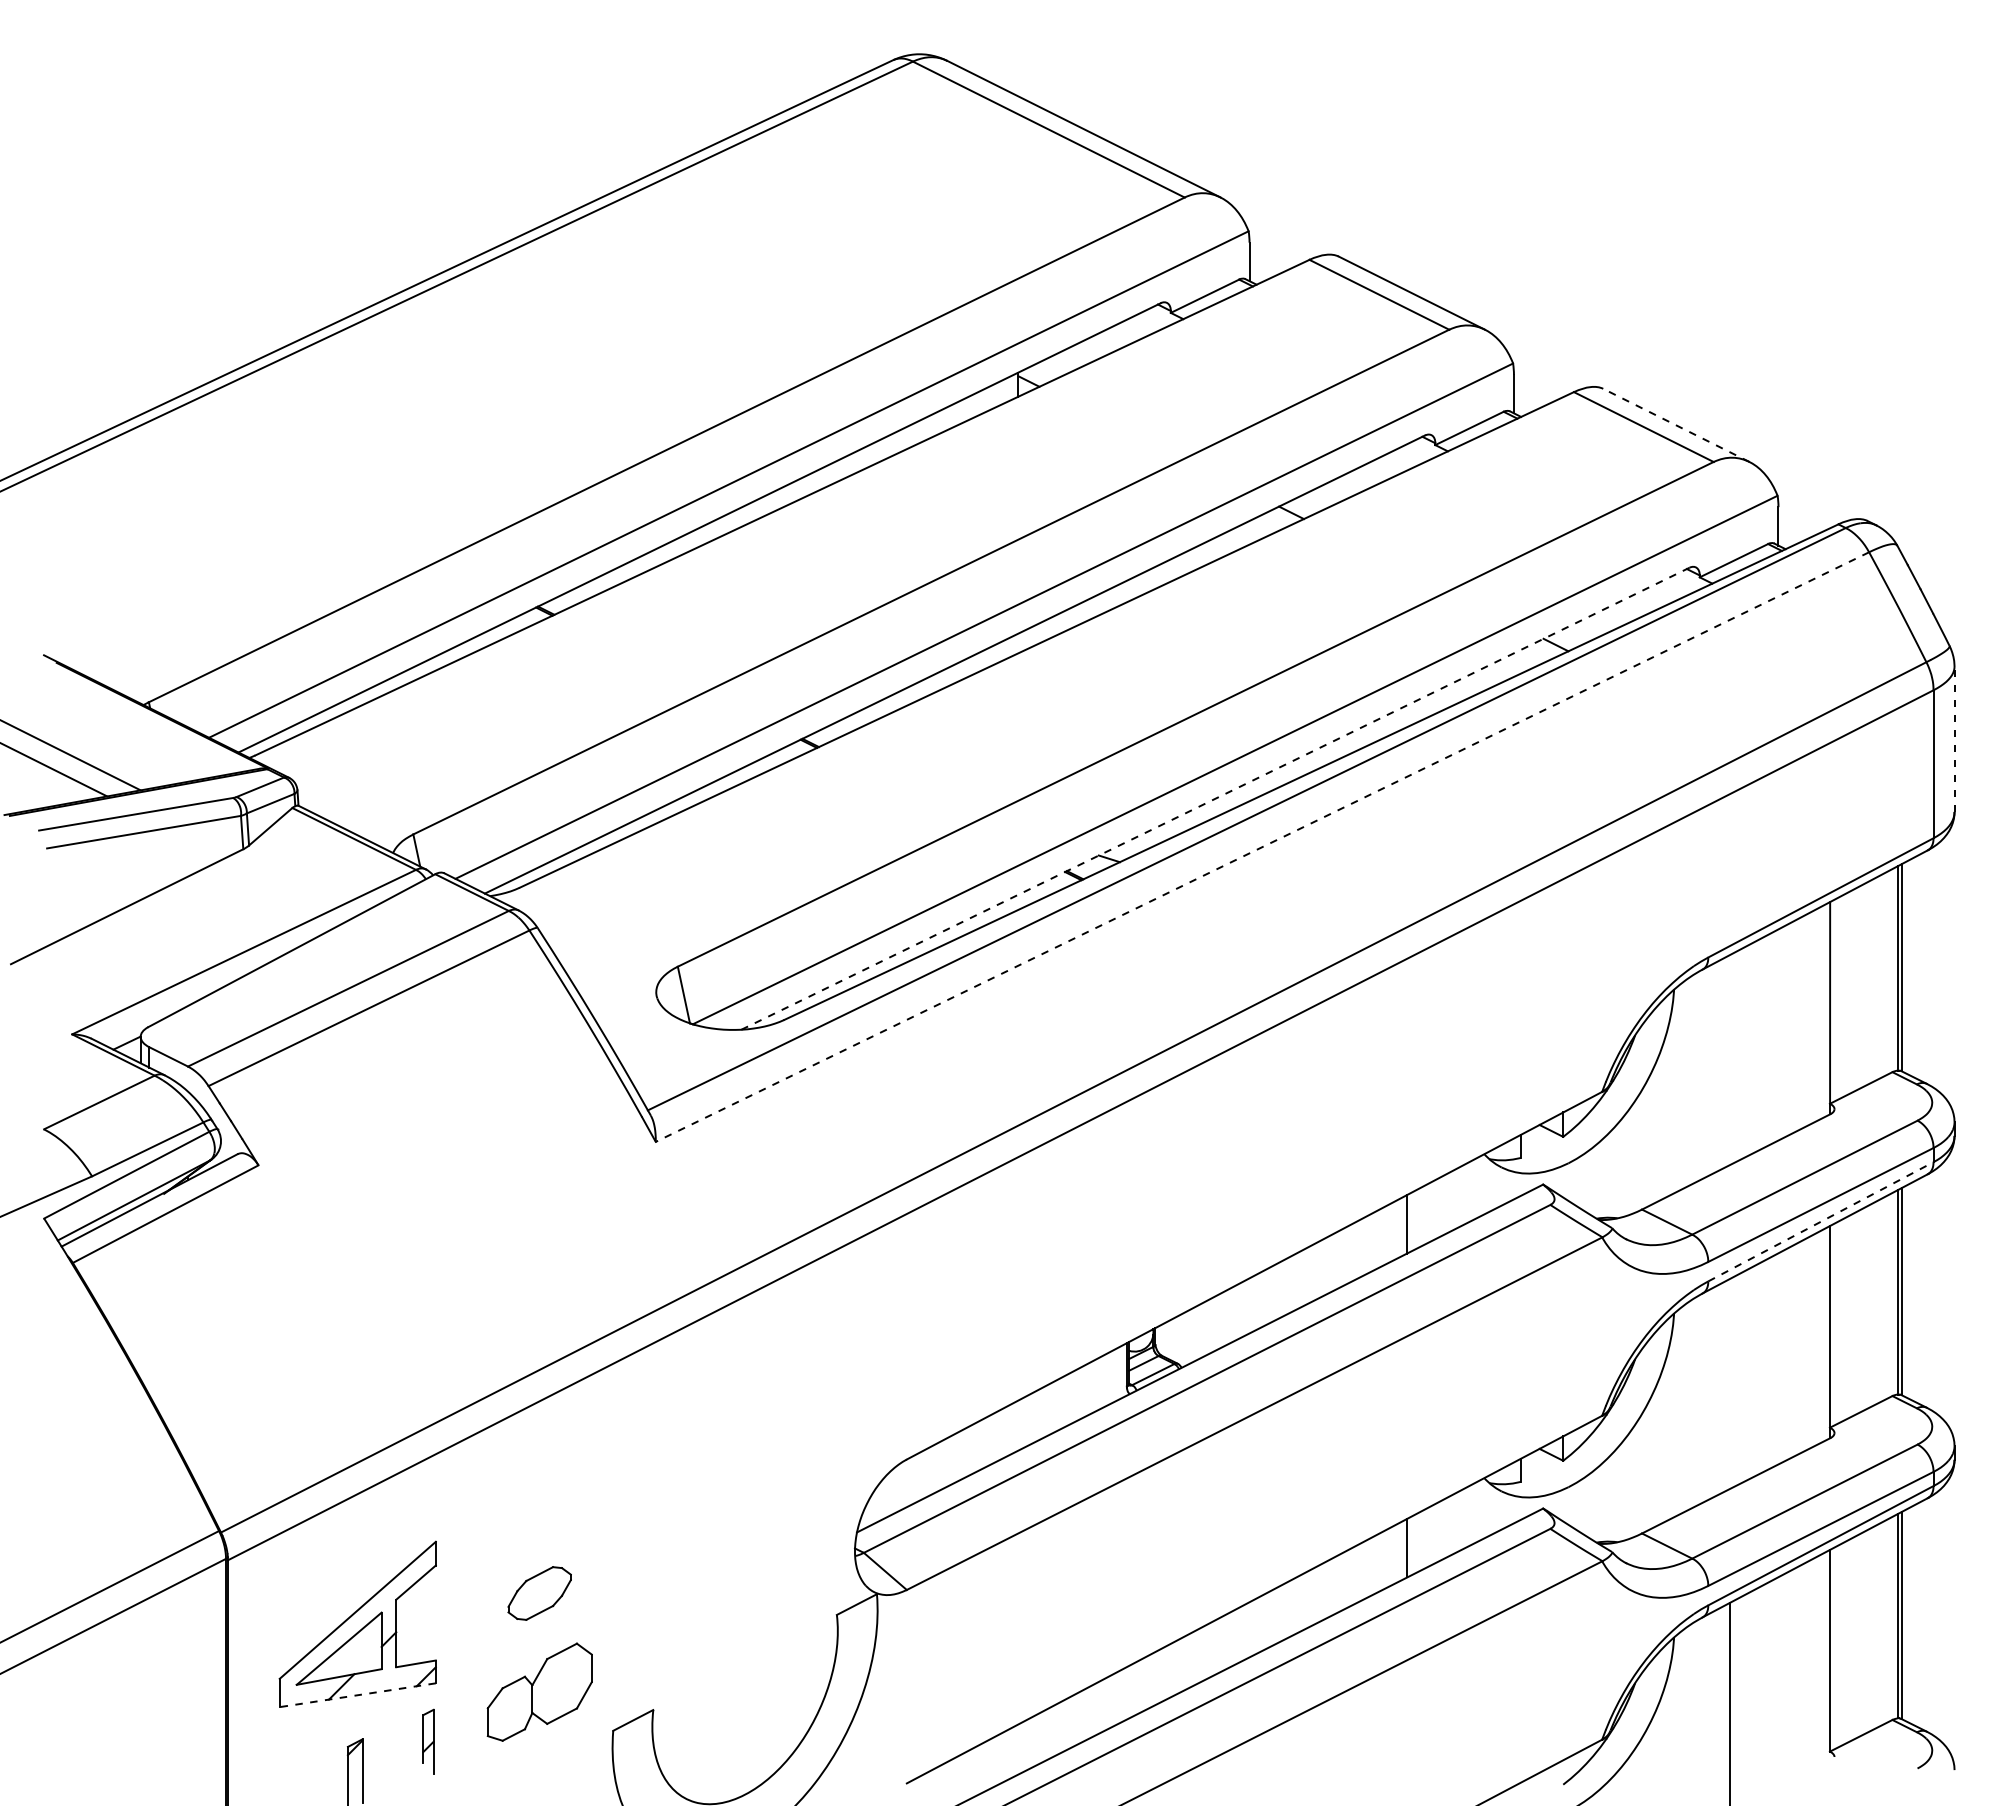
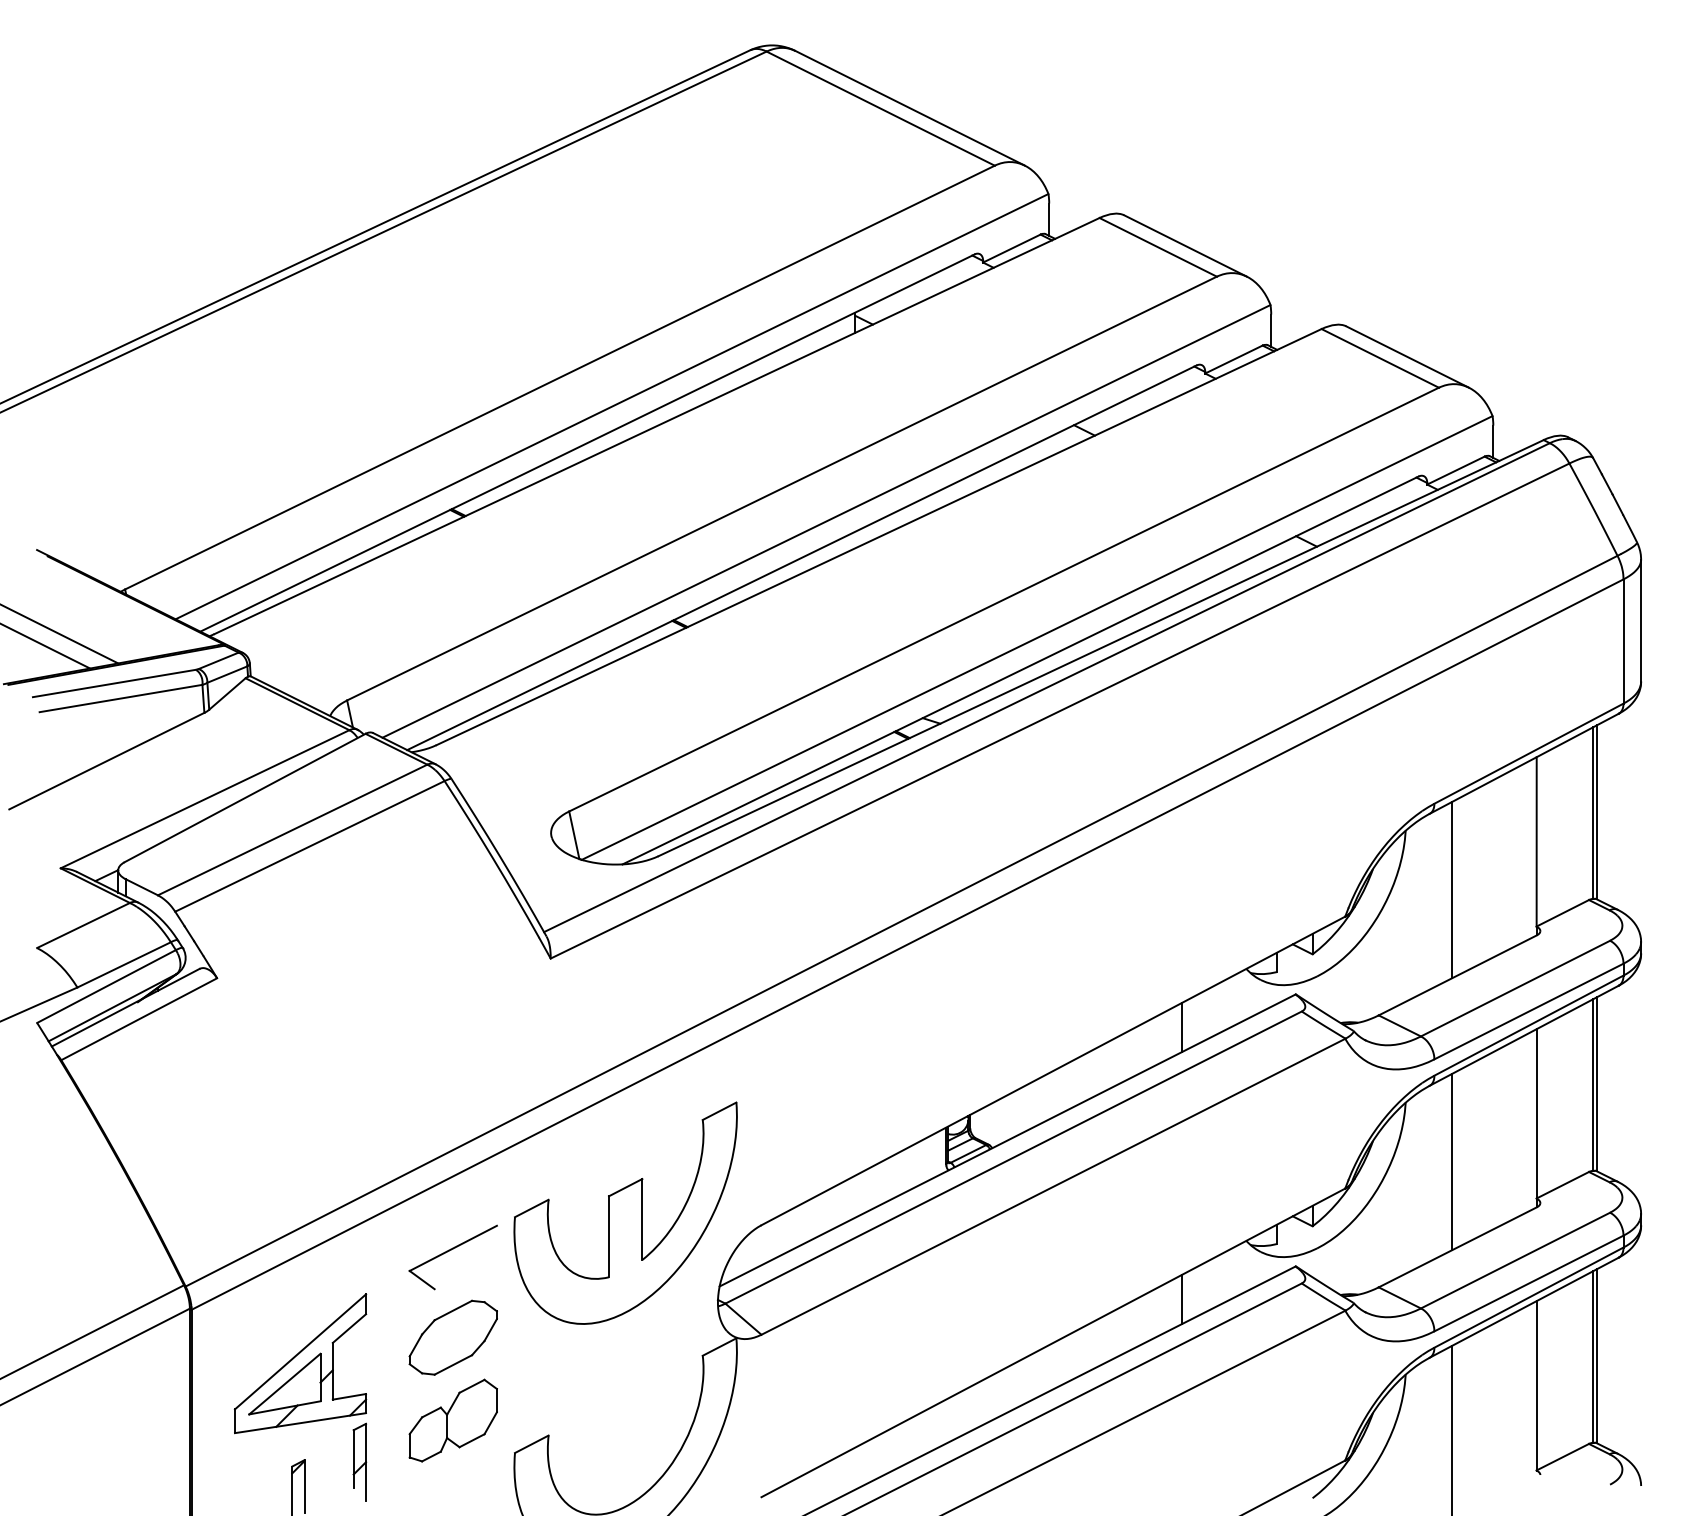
line: (1676, 425) -> (1407, 357), dashed -> solid
line: (1954, 739) -> (1641, 620), dashed -> solid
line: (1214, 798) -> (1019, 670), dashed -> solid
line: (1262, 847) -> (1060, 711), dashed -> solid
line: (1729, 1060) -> (1452, 890), added
line: (1821, 1221) -> (1529, 1025), dashed -> solid
line: (1729, 1384) -> (1452, 1162), added
part: (744, 1444) -> (625, 1212), added
part: (535, 1490) -> (449, 1251), added
part: (539, 1593) -> (453, 1337), size x1.67
line: (357, 1695) -> (300, 1423), dashed -> solid
part: (428, 1741) -> (359, 1462), size x1.43

